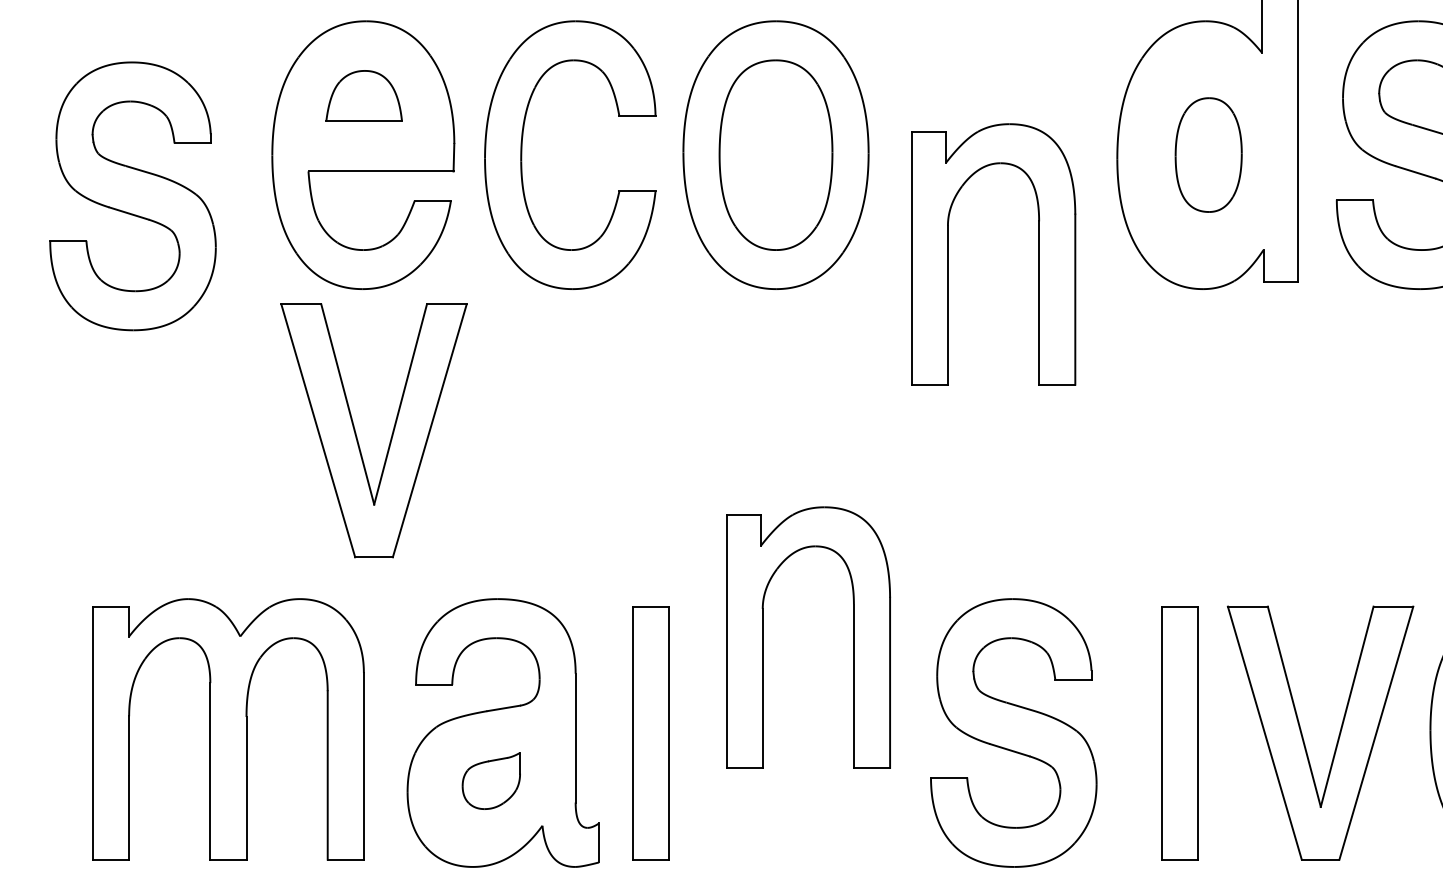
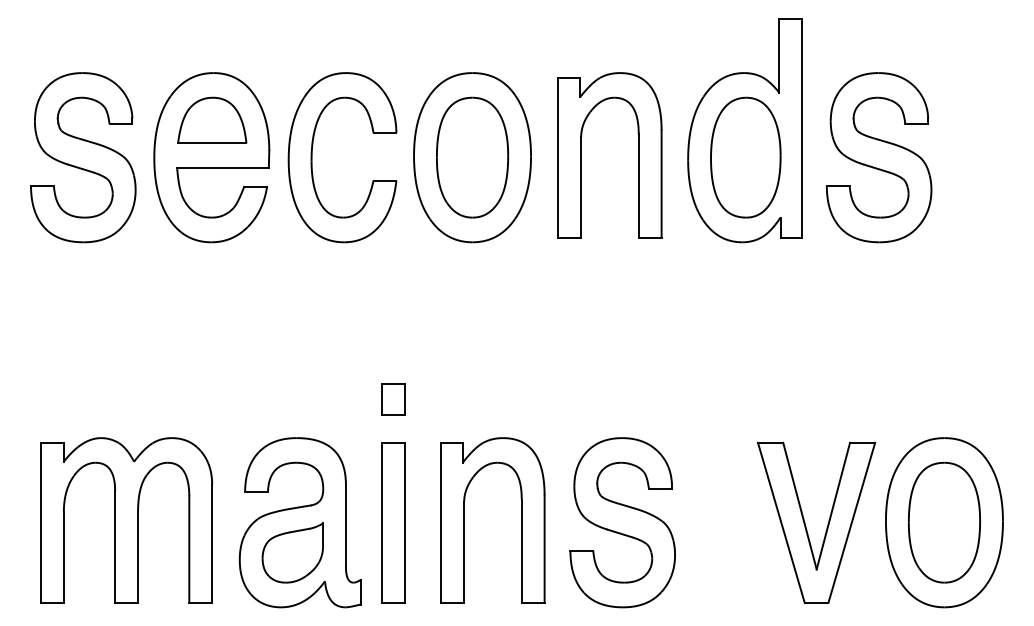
part: (364, 94) -> (212, 119), size x1.43
part: (1208, 154) -> (745, 157), size x1.67
part: (133, 196) -> (83, 157), moved
part: (948, 254) -> (581, 155), moved
part: (358, 436) -> (208, 335), removed
part: (650, 537) -> (393, 399), added
part: (763, 637) -> (464, 520), moved
part: (1179, 732) -> (727, 522), removed
part: (491, 780) -> (292, 552), size x1.67

